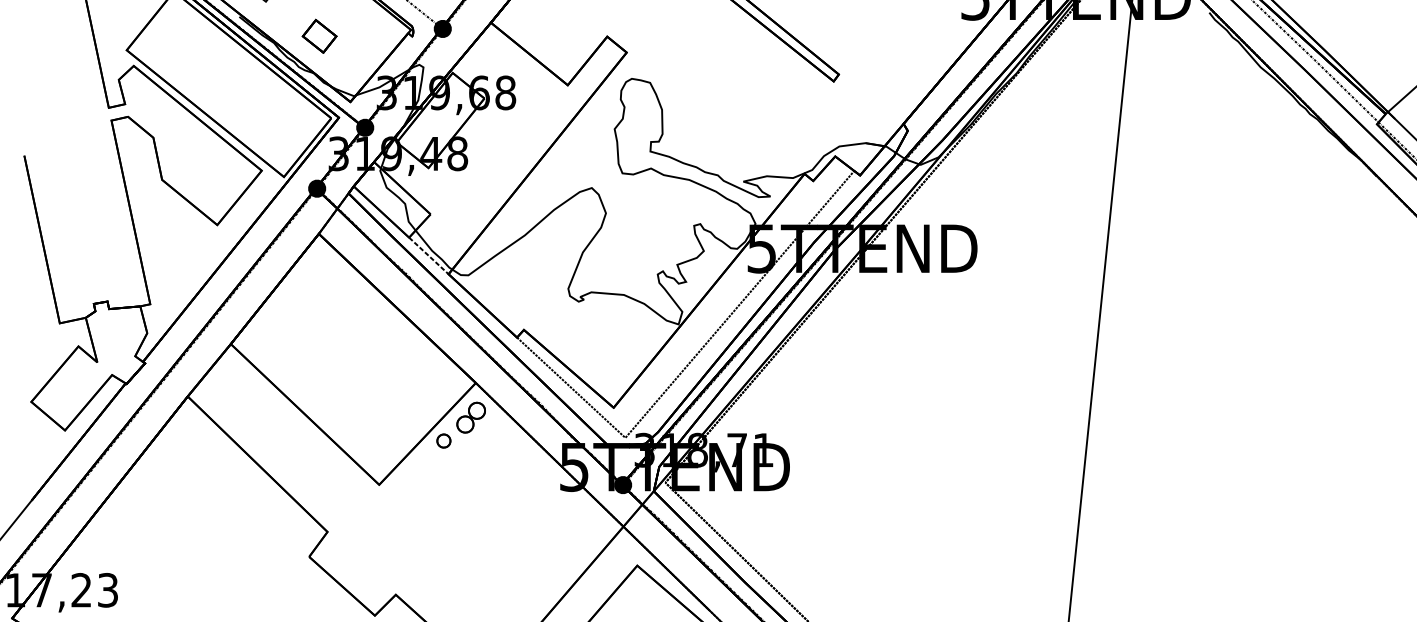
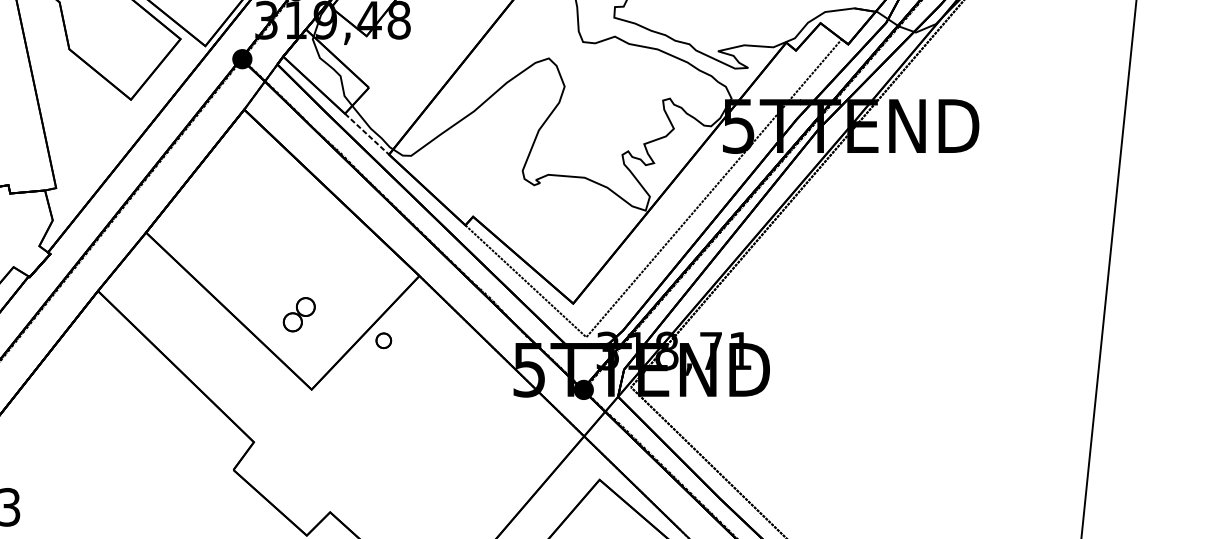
part: (470, 417) -> (298, 314), moved

